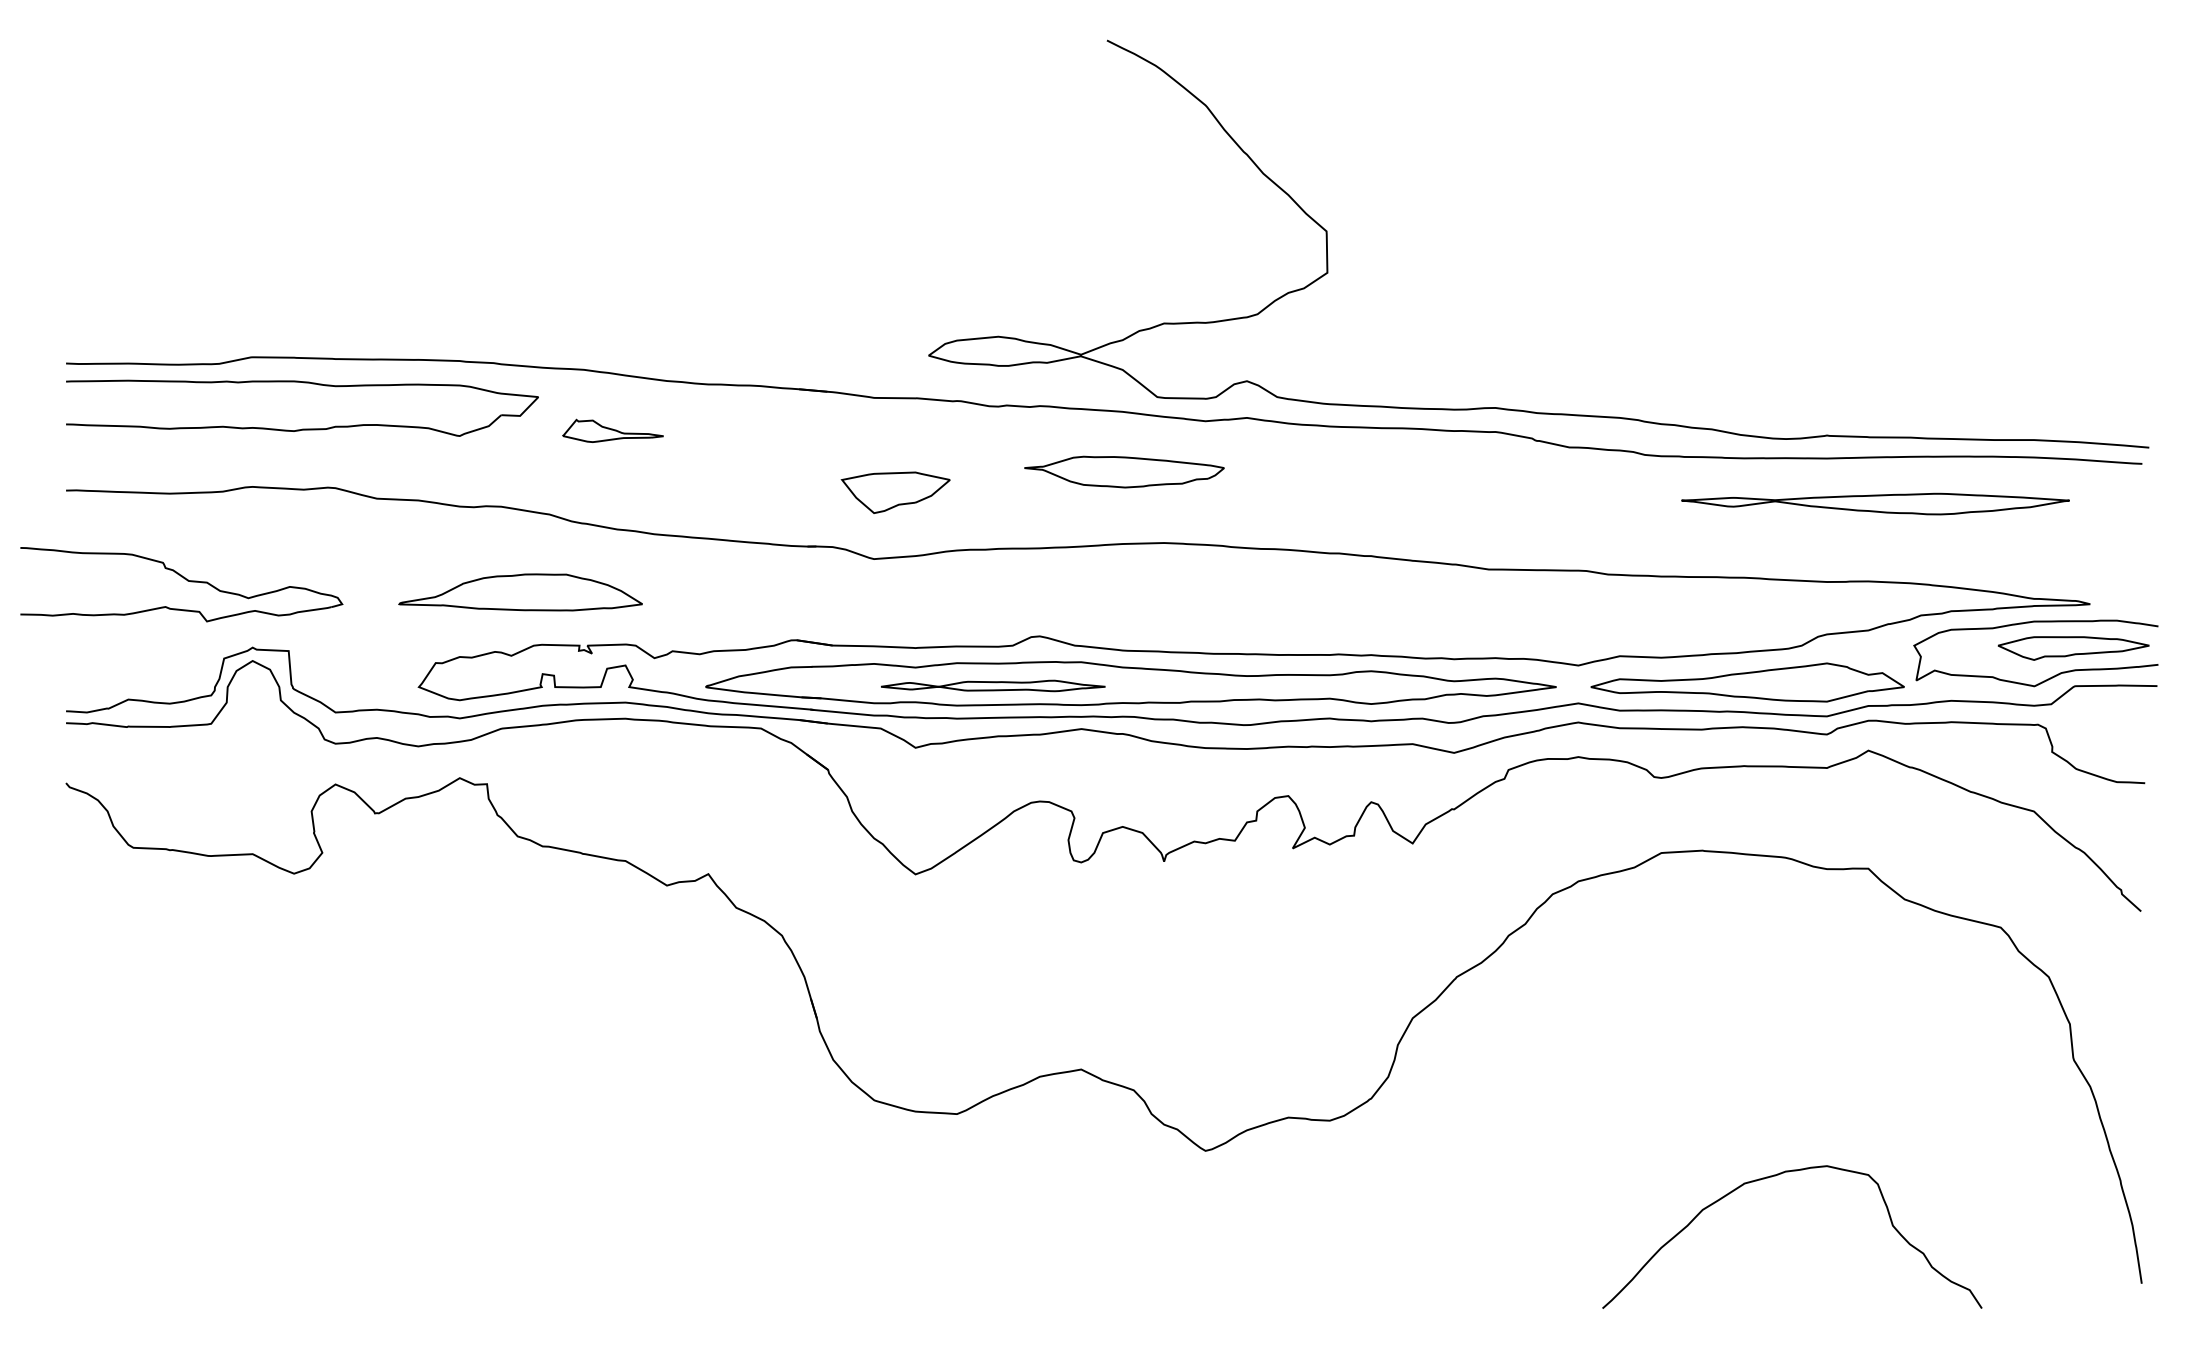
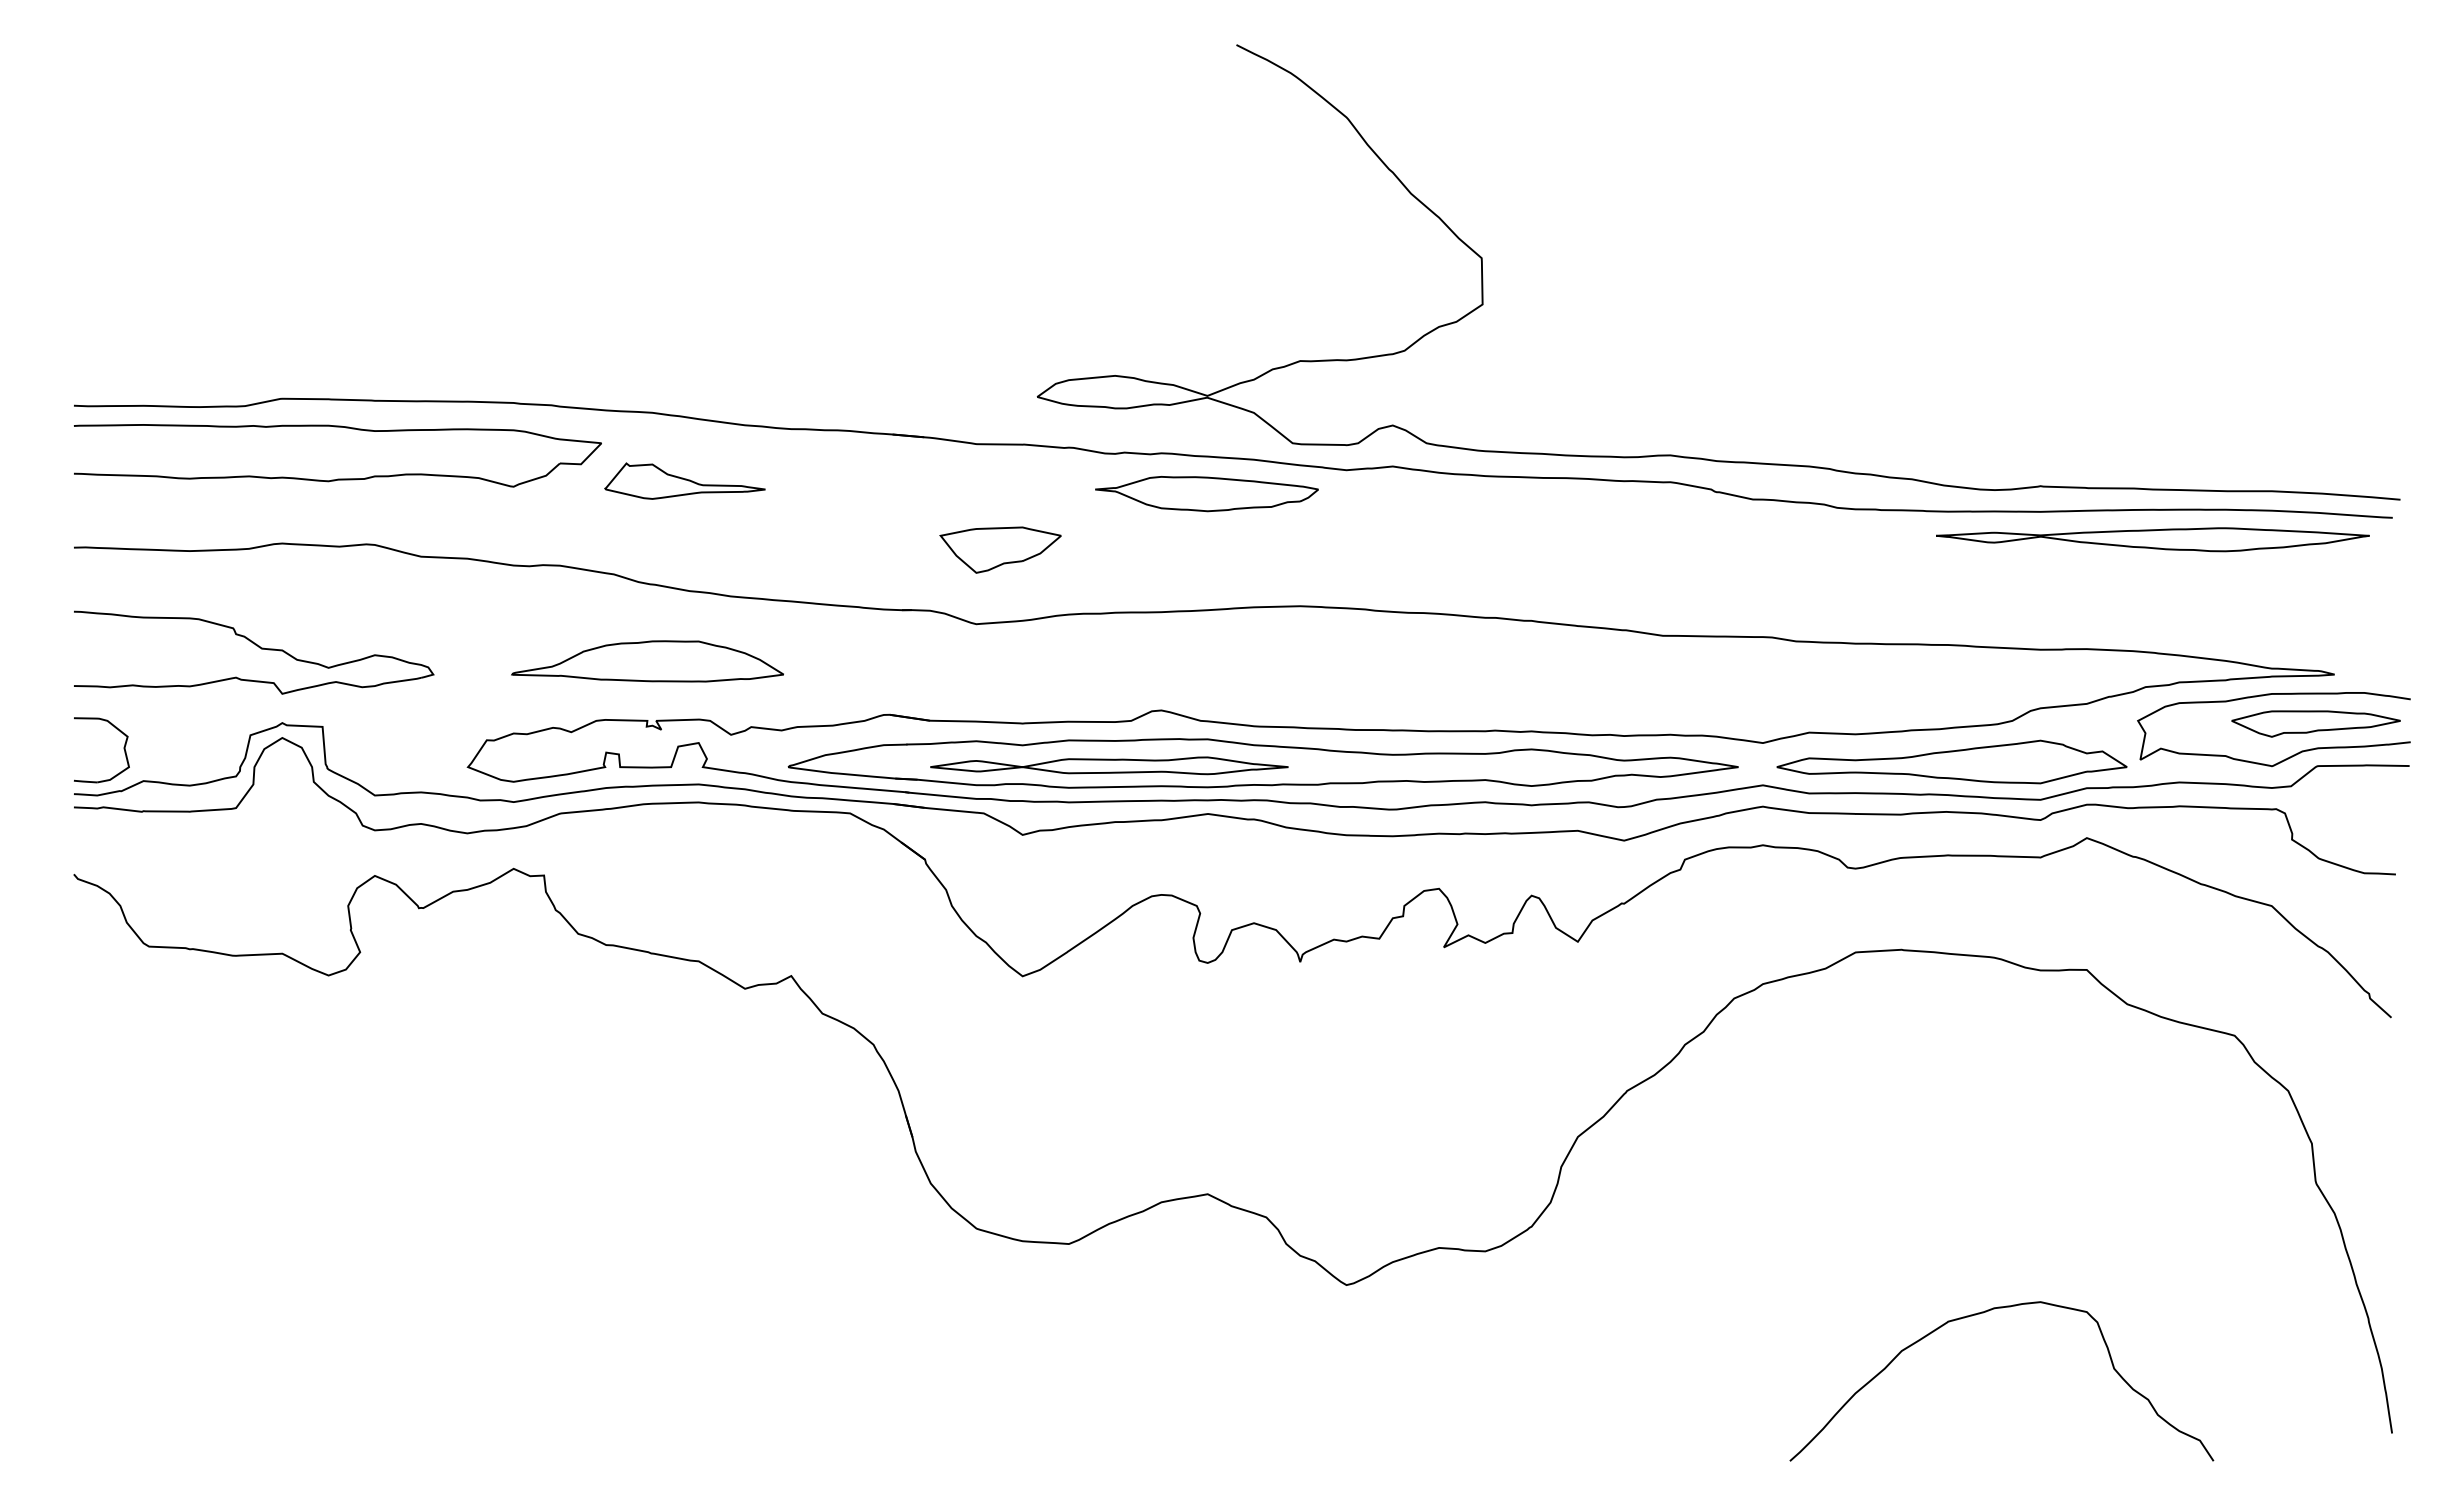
part: (612, 430) -> (684, 480), size x1.43
part: (1124, 472) -> (1206, 494), moved
part: (1875, 503) -> (2152, 539), moved
part: (185, 579) -> (258, 647), moved
part: (520, 592) -> (647, 661), moved
part: (110, 671) -> (123, 749), added
part: (993, 685) -> (1109, 765), size x1.43

